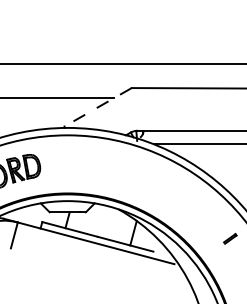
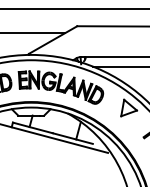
line: (98, 107) -> (53, 40), dashed -> solid
part: (108, 173) -> (60, 87), added
part: (203, 201) -> (128, 107), added

